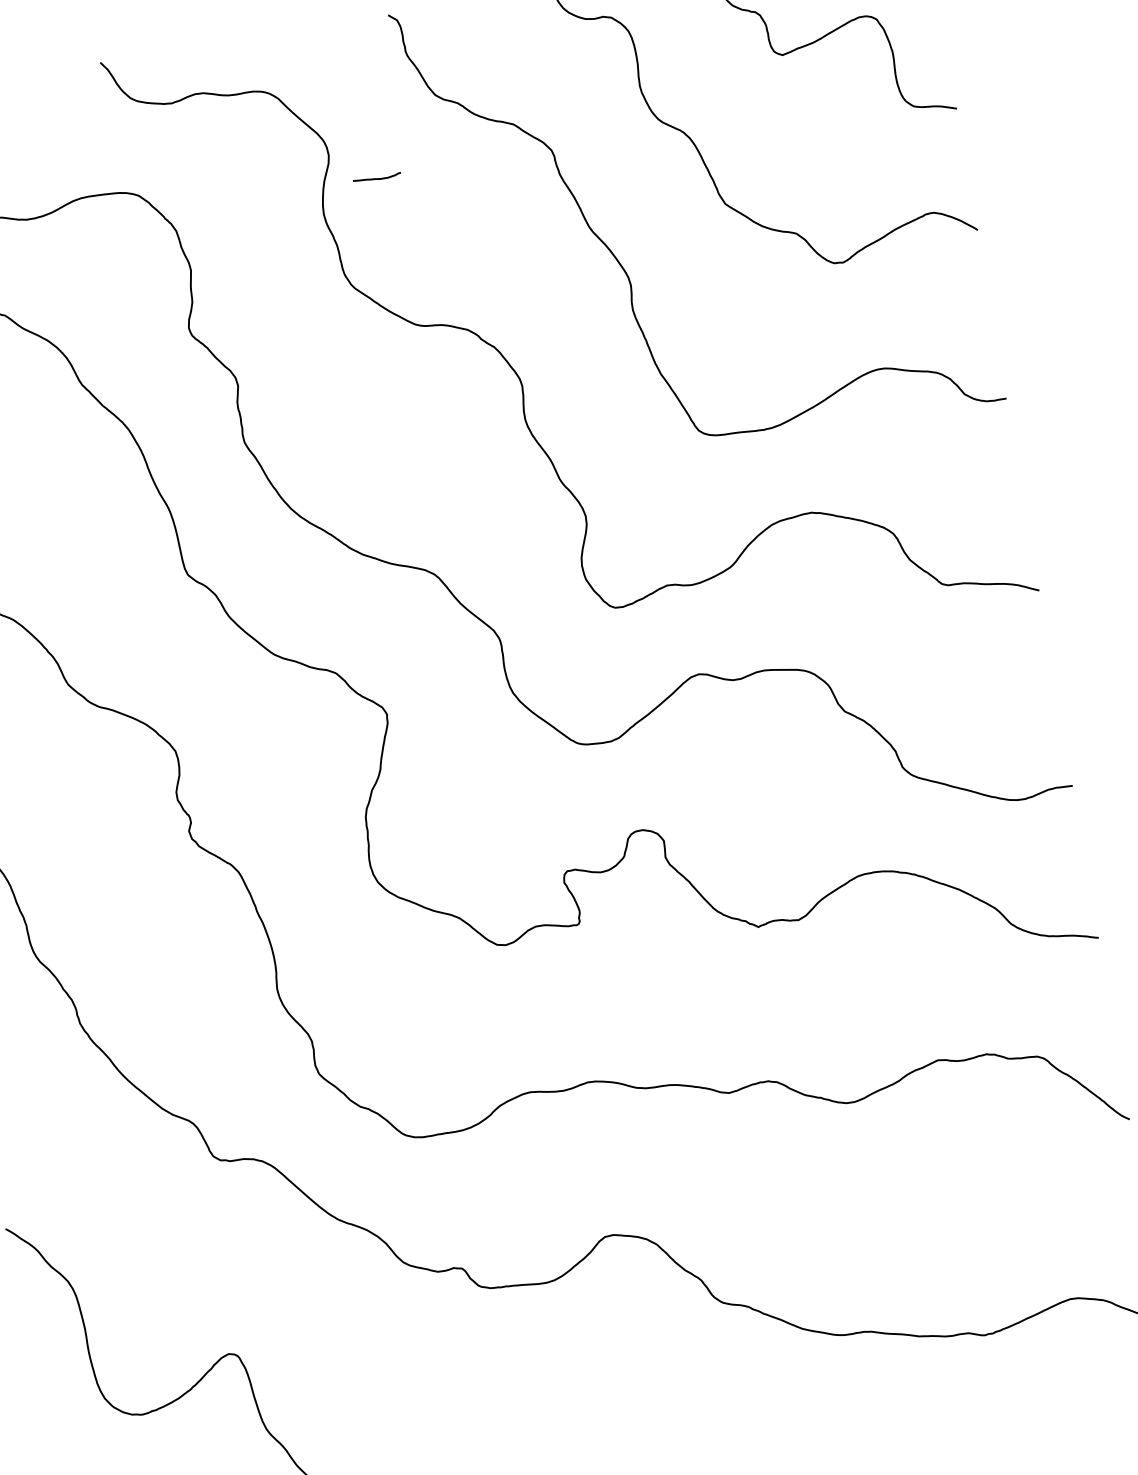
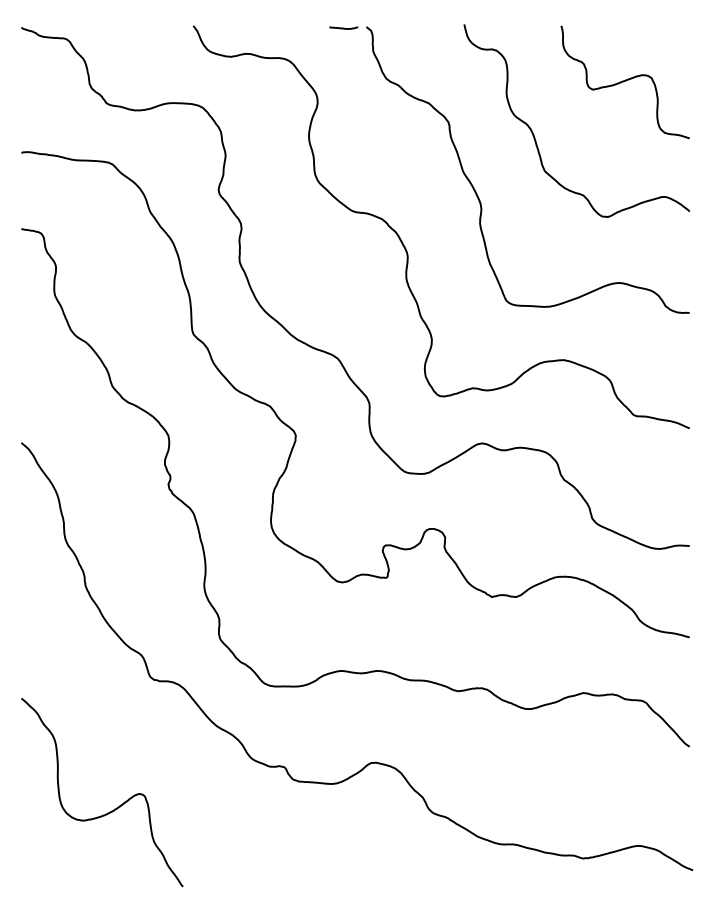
curve: (376, 177) -> (343, 27), moved

